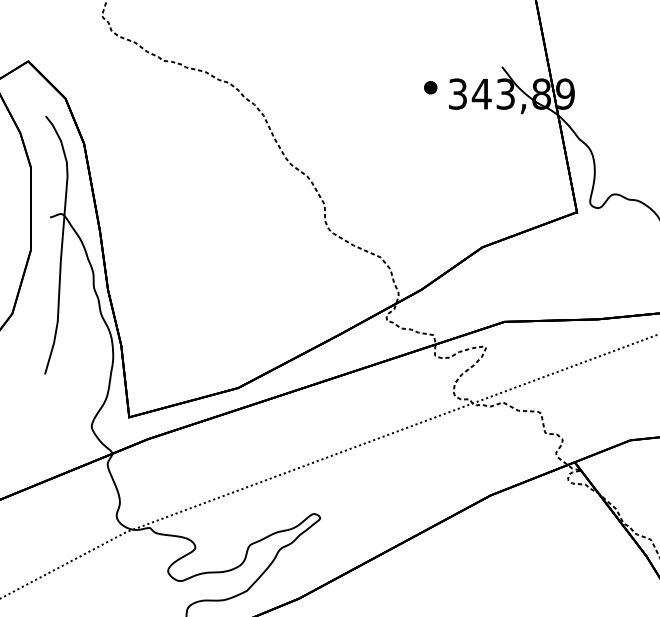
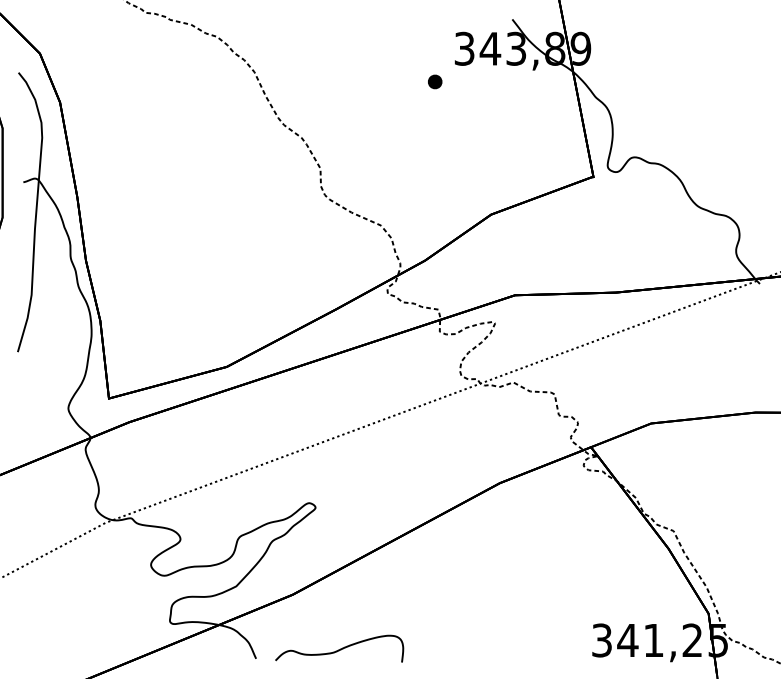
part: (431, 87) -> (435, 81), moved

